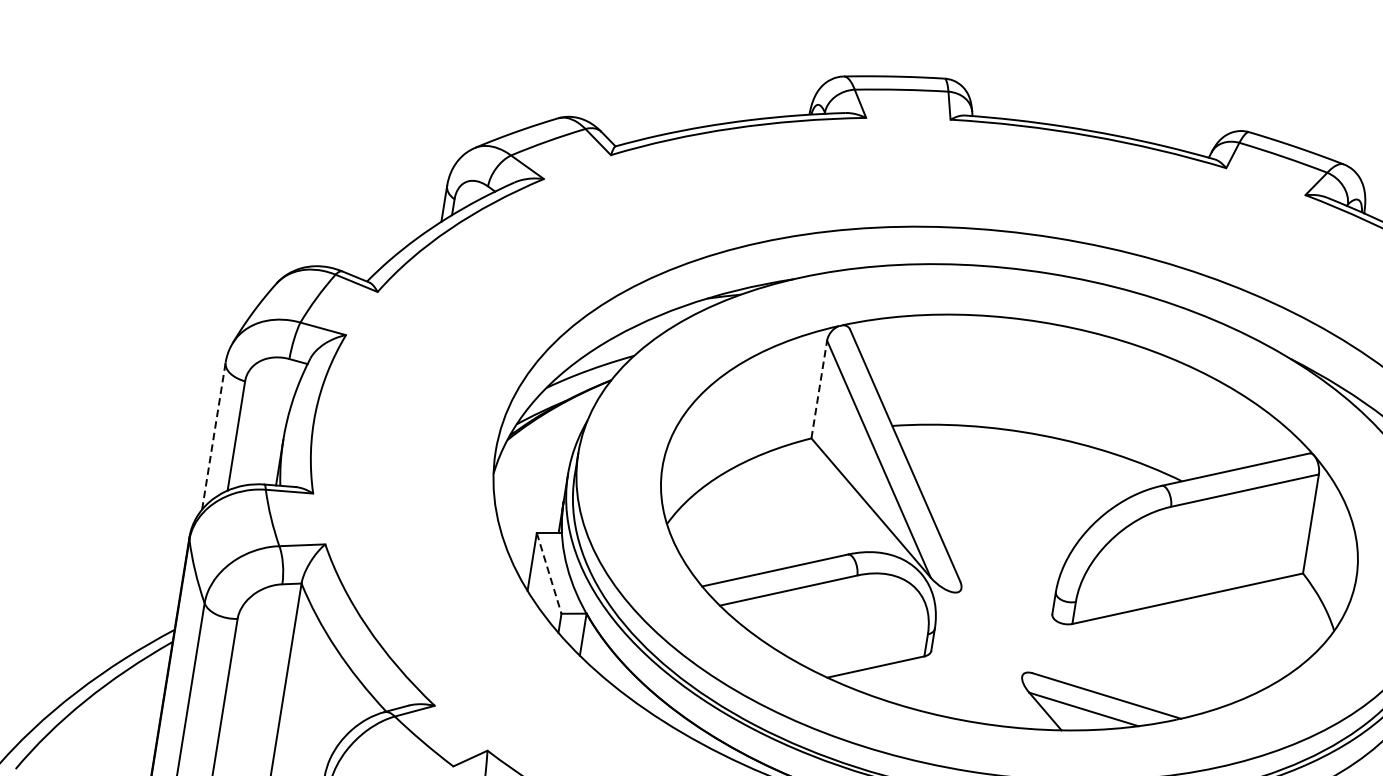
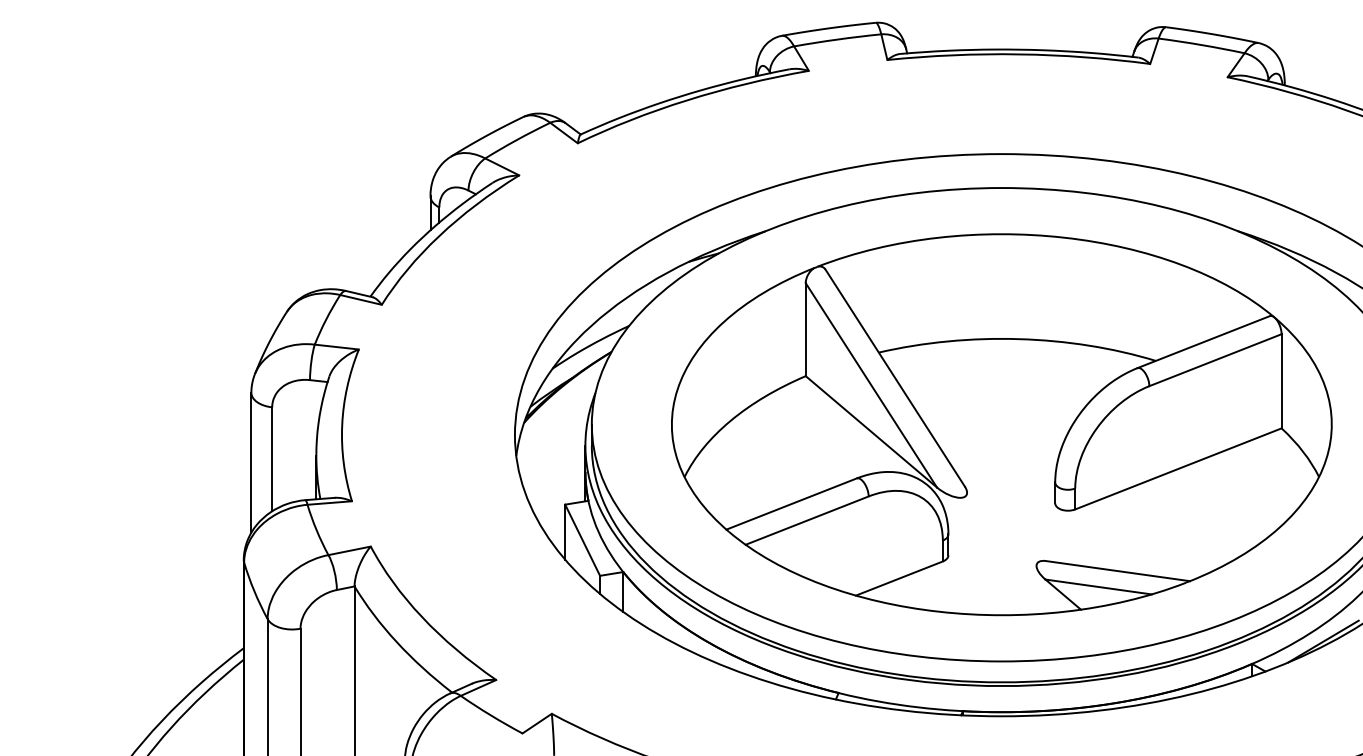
line: (819, 389) -> (805, 329), dashed -> solid
line: (214, 435) -> (251, 462), dashed -> solid
line: (548, 573) -> (582, 540), dashed -> solid

